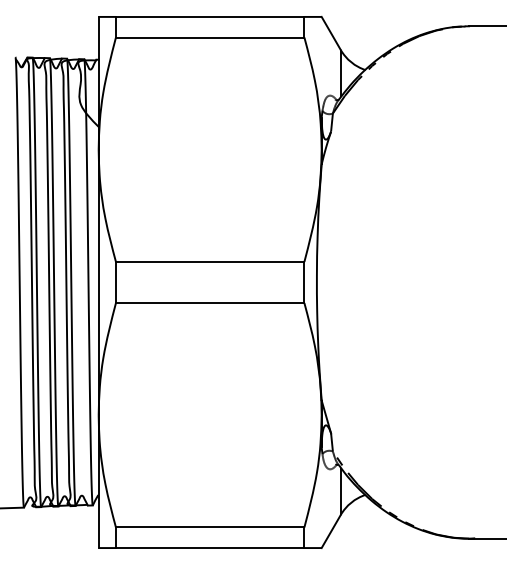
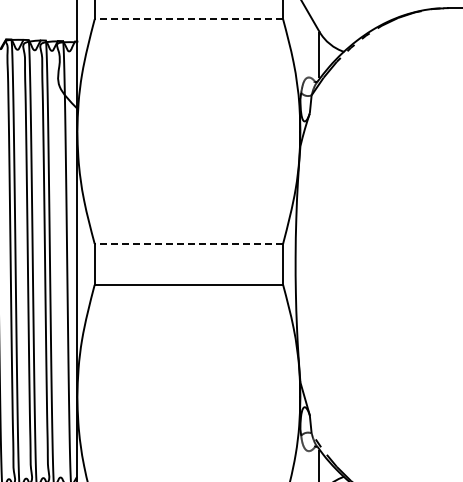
line: (209, 37) -> (188, 19), solid -> dashed
line: (209, 261) -> (188, 243), solid -> dashed

